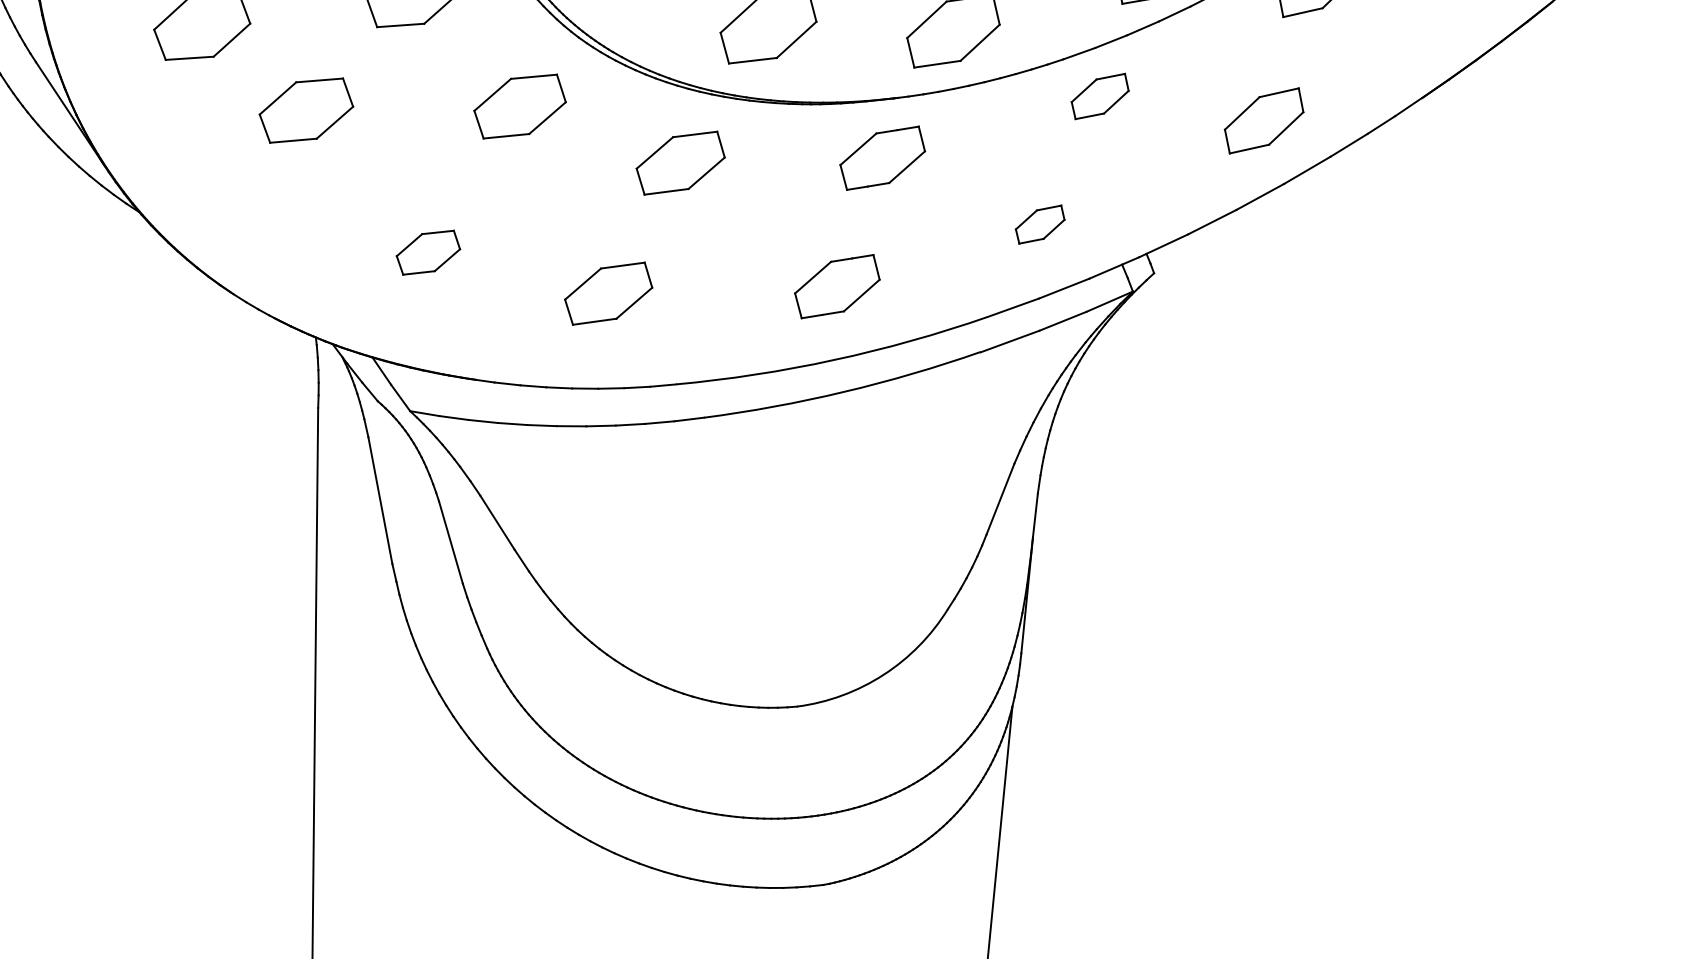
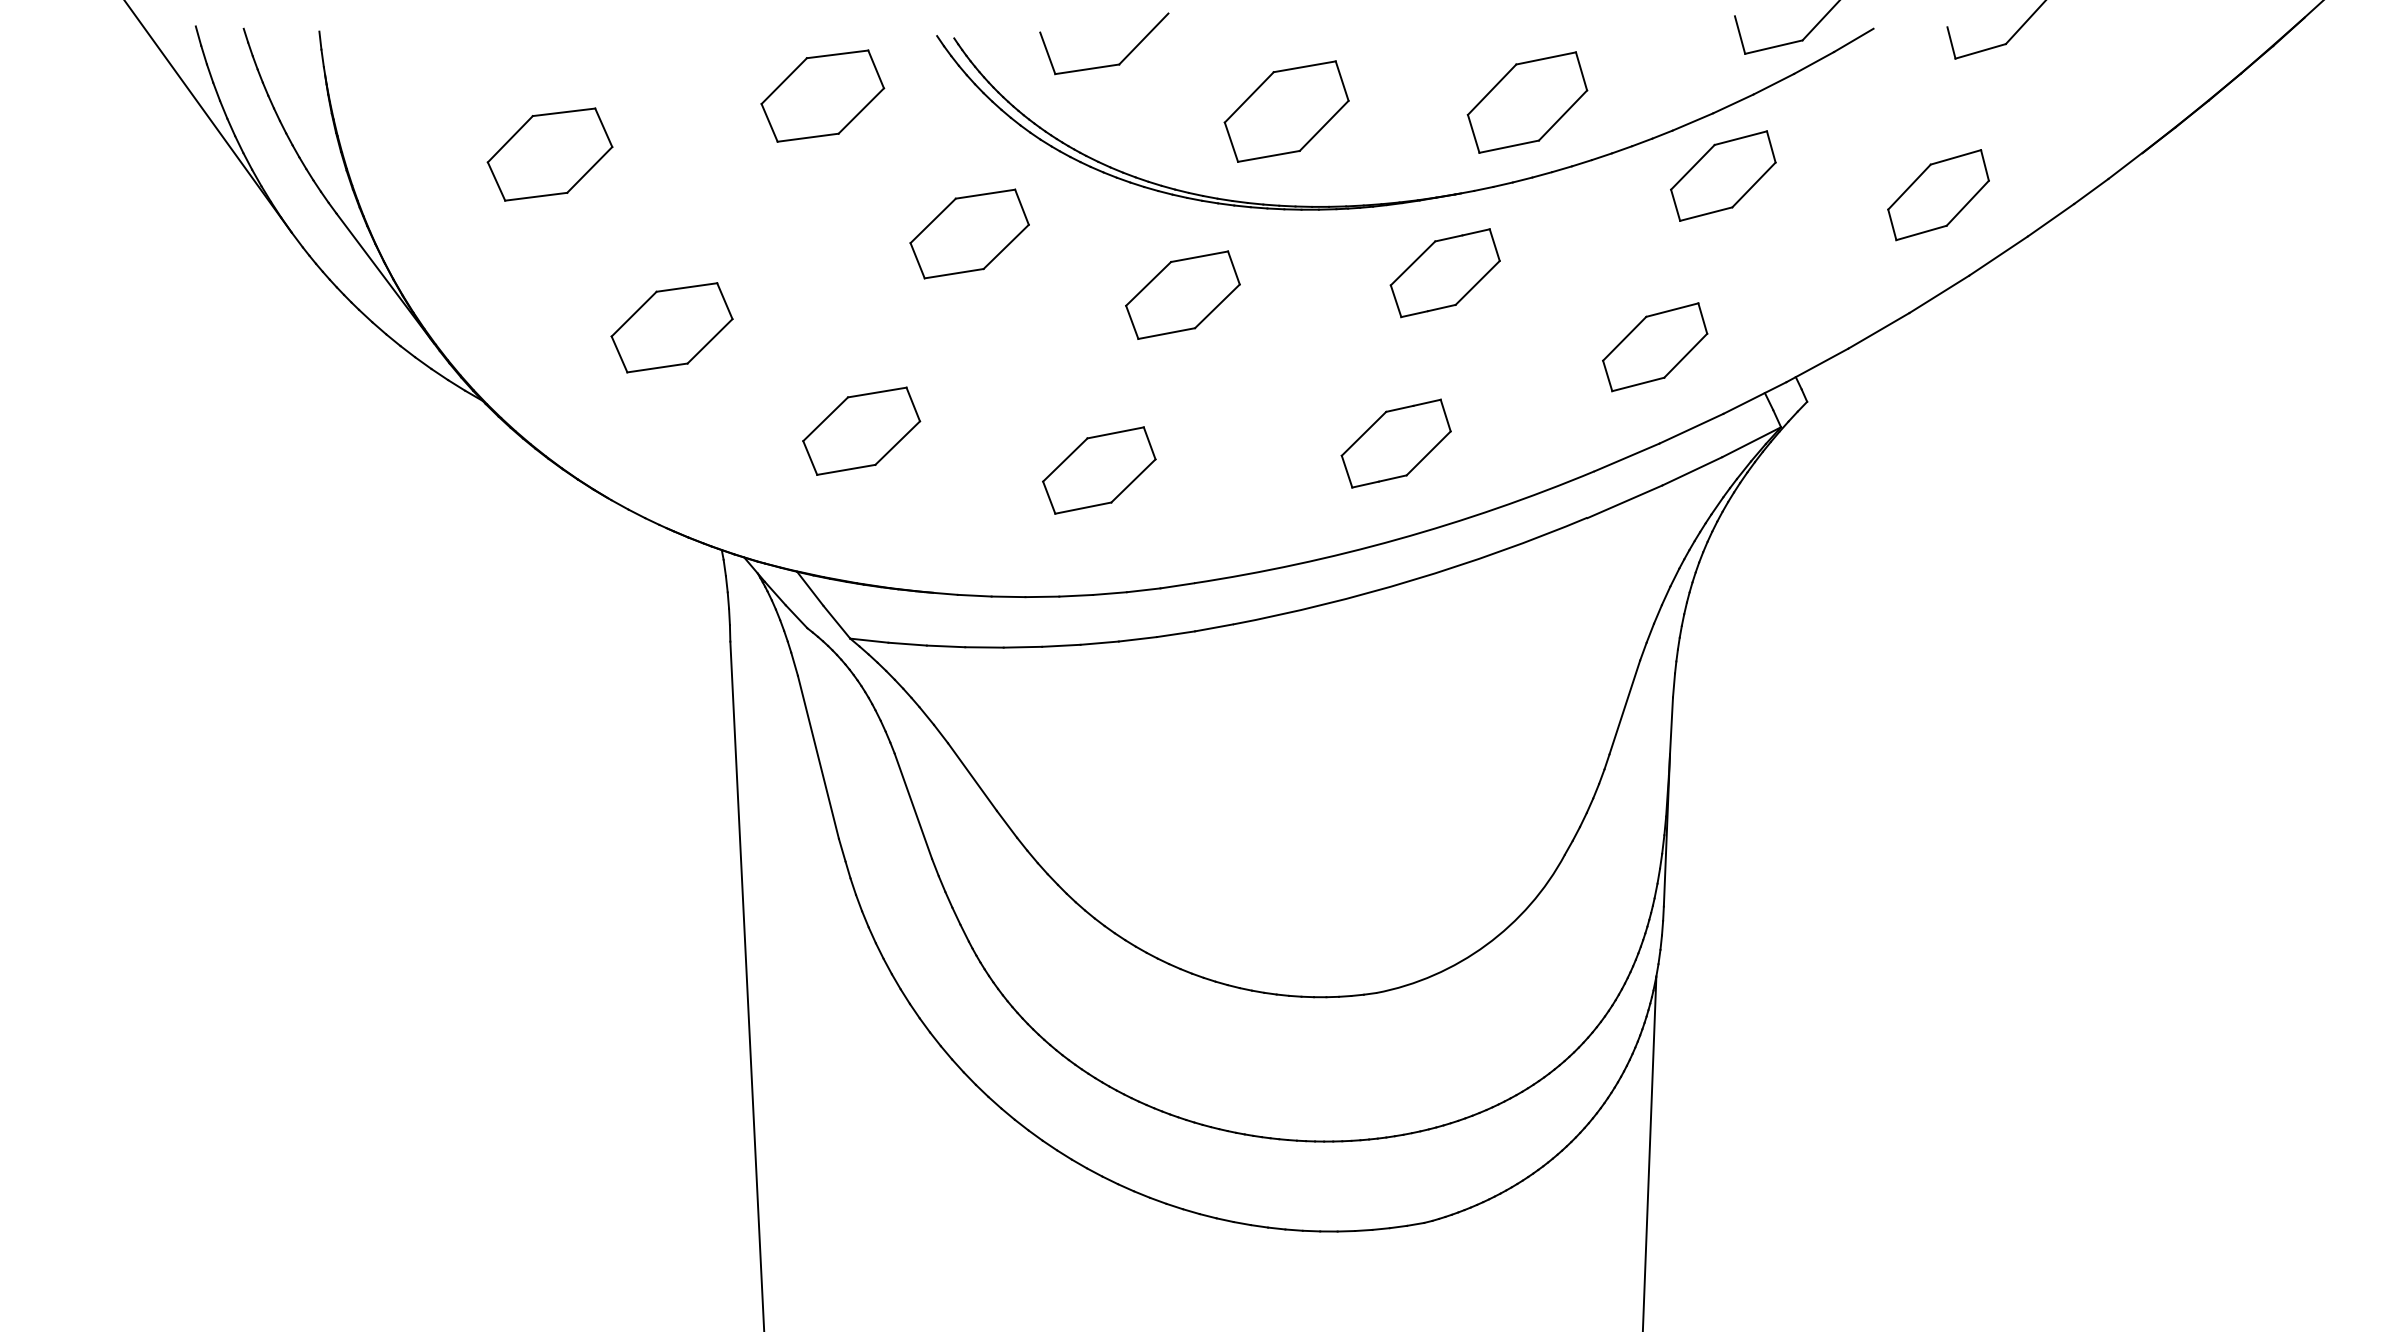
part: (1100, 96) -> (1723, 175), size x1.43
part: (305, 110) -> (671, 327), moved
part: (1040, 224) -> (1655, 347), size x1.67
part: (428, 252) -> (861, 430), size x1.43

